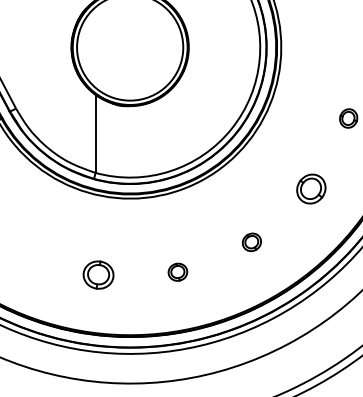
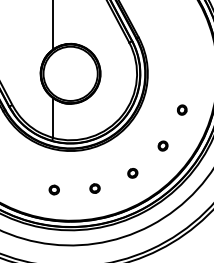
part: (310, 187) -> (162, 145), size x0.62
part: (96, 273) -> (53, 189), size x0.62

